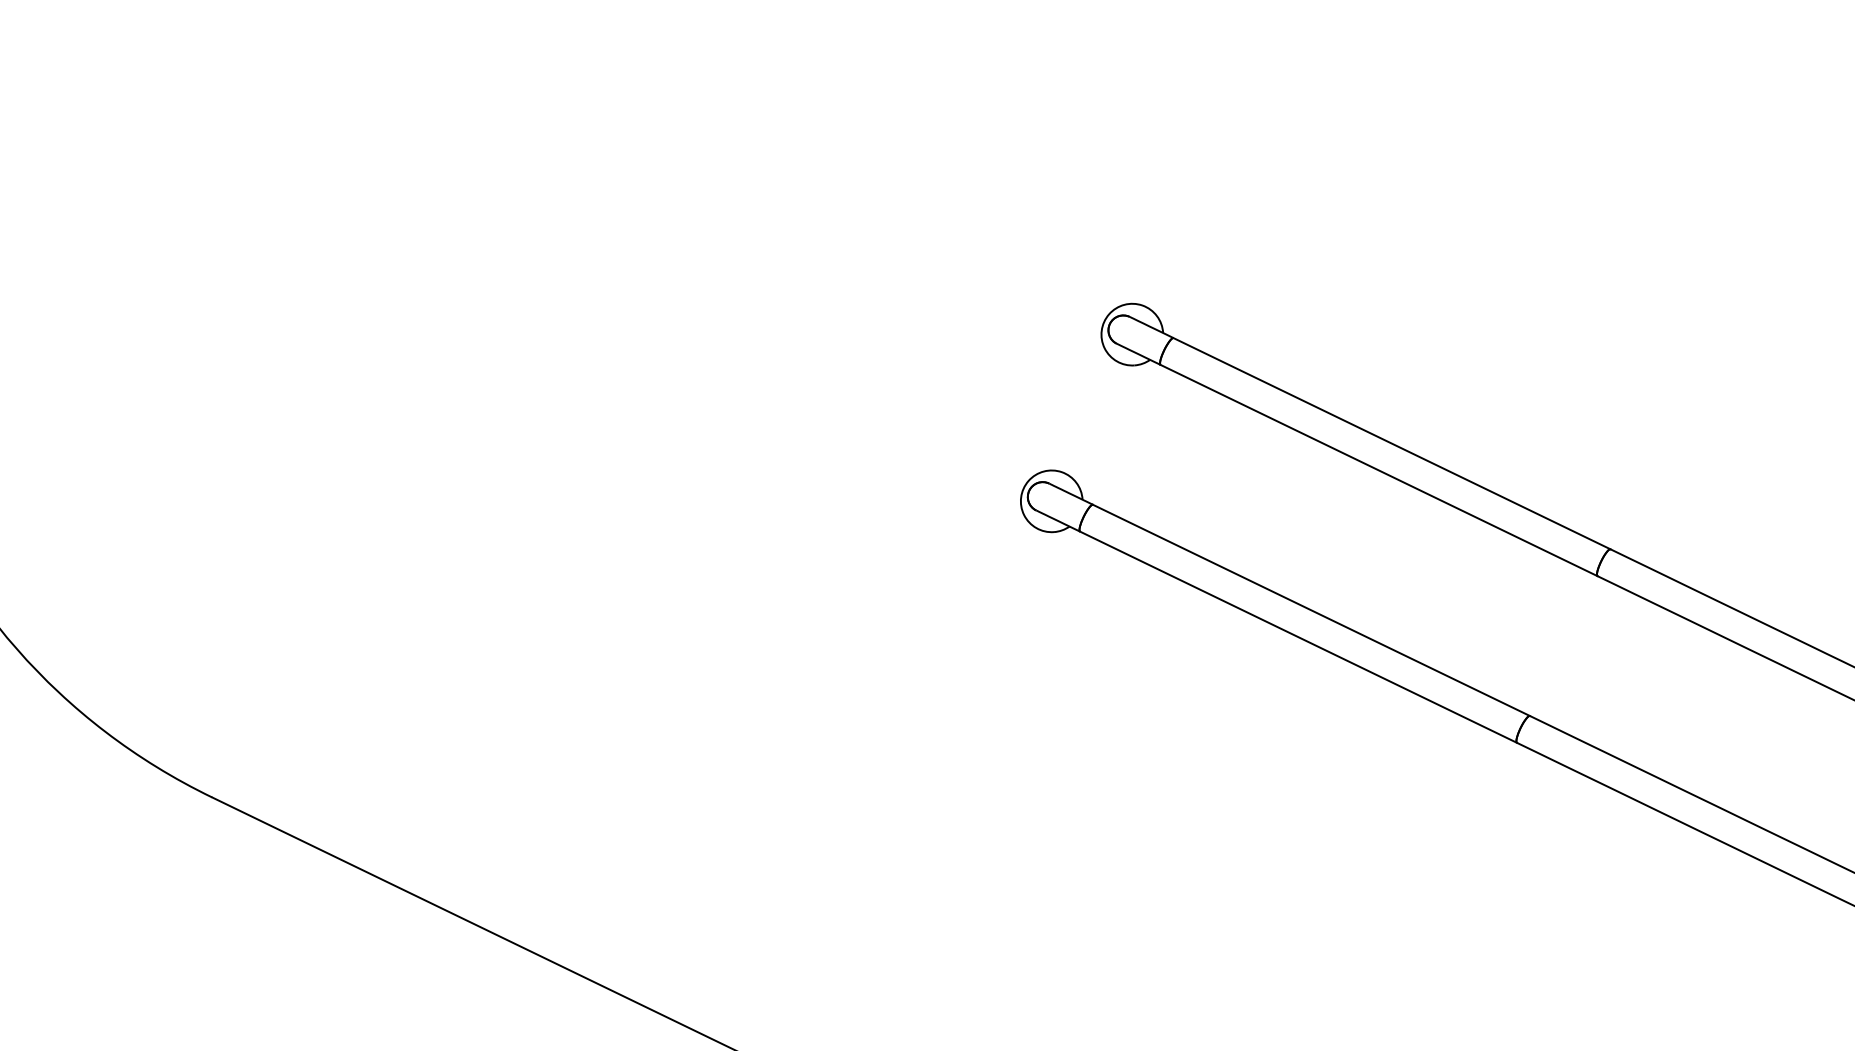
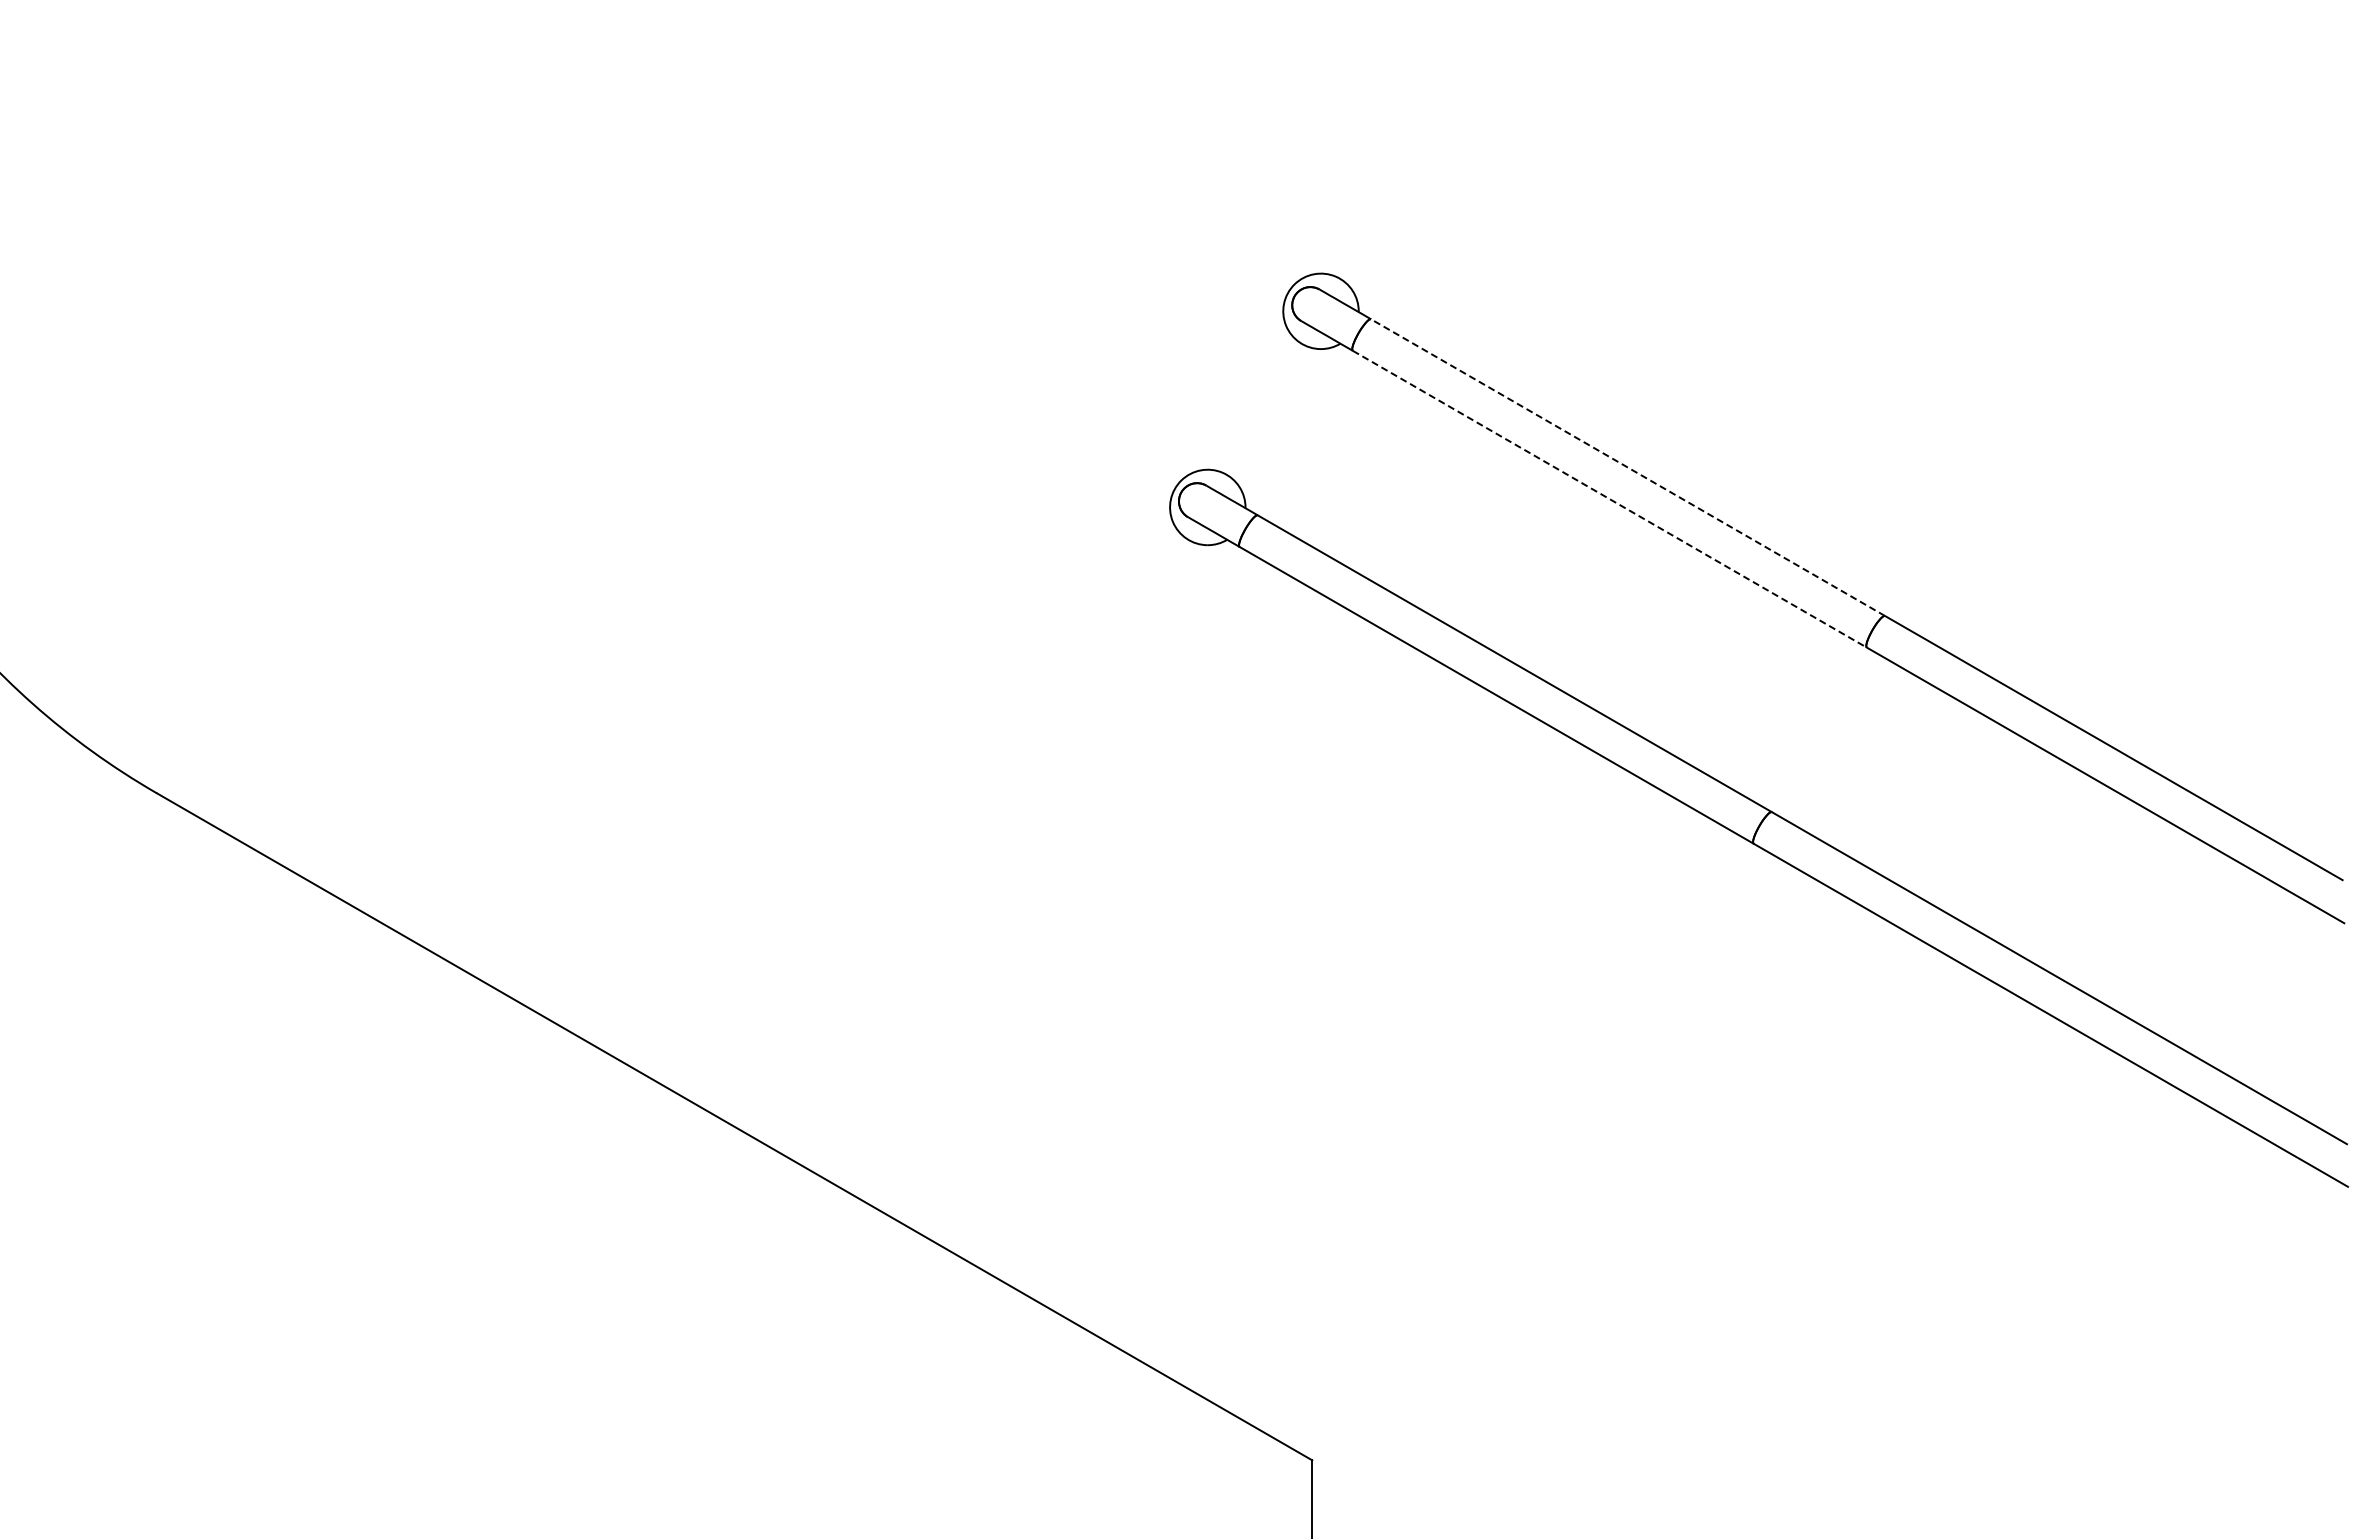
line: (1392, 443) -> (1628, 467), solid -> dashed
line: (1378, 470) -> (1609, 499), solid -> dashed

